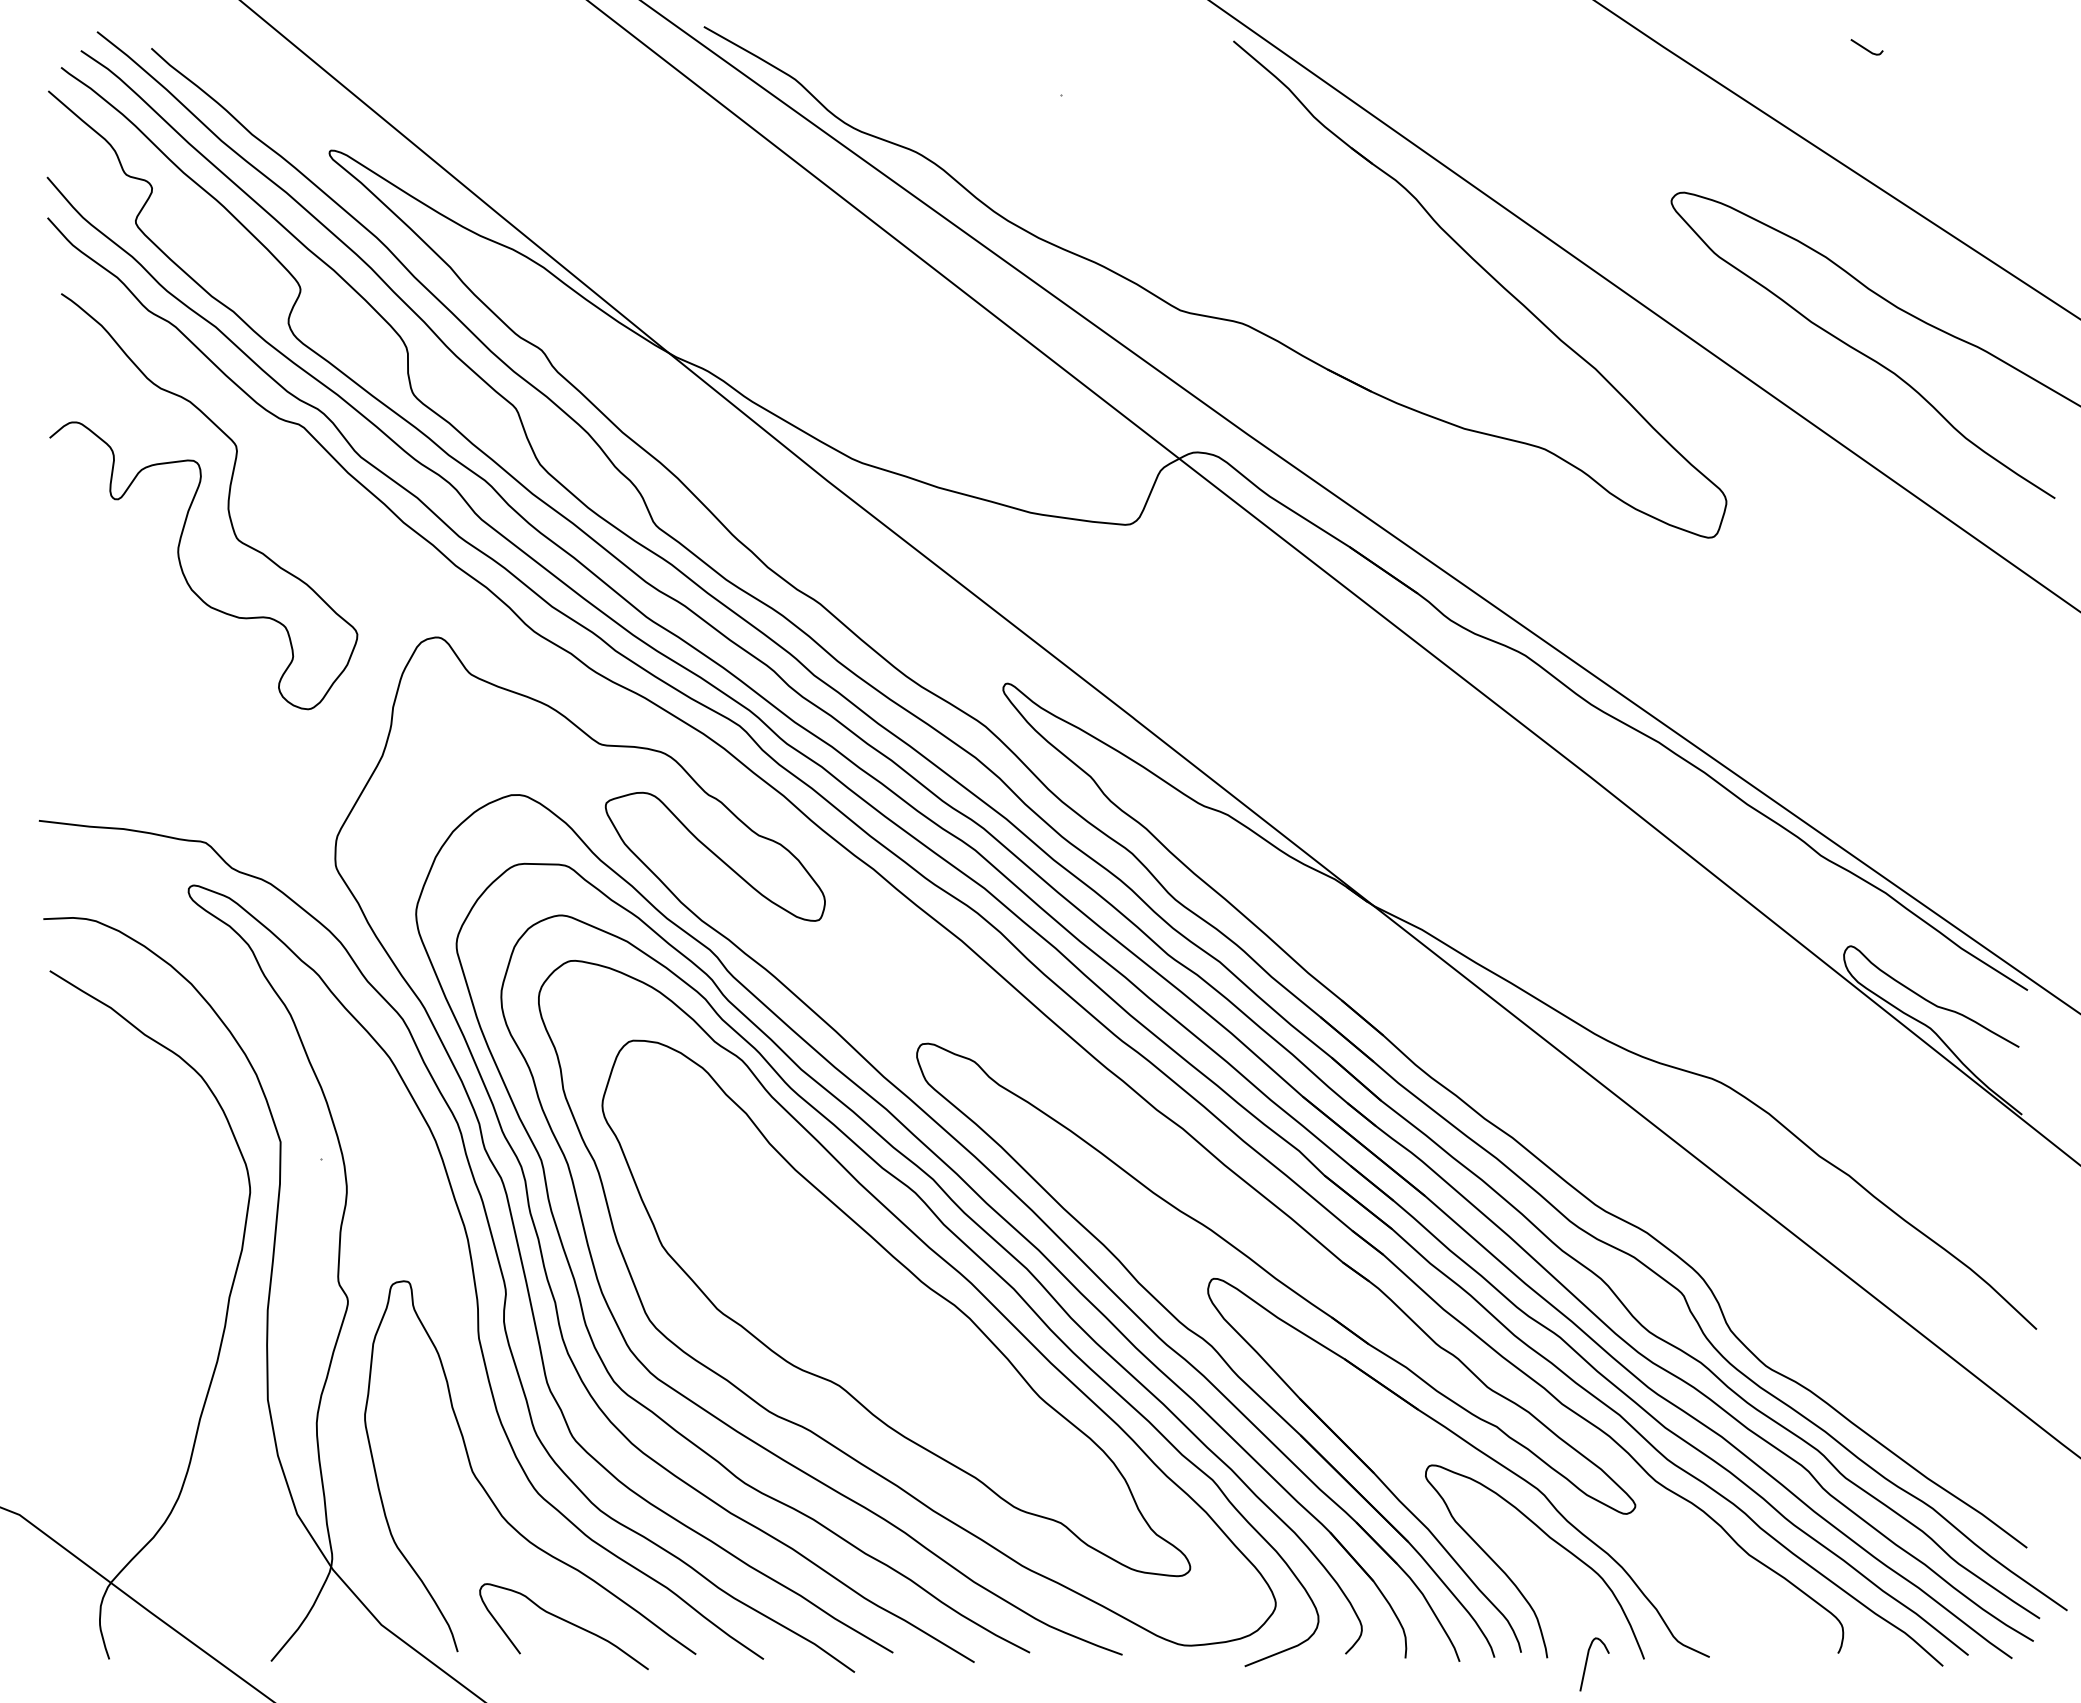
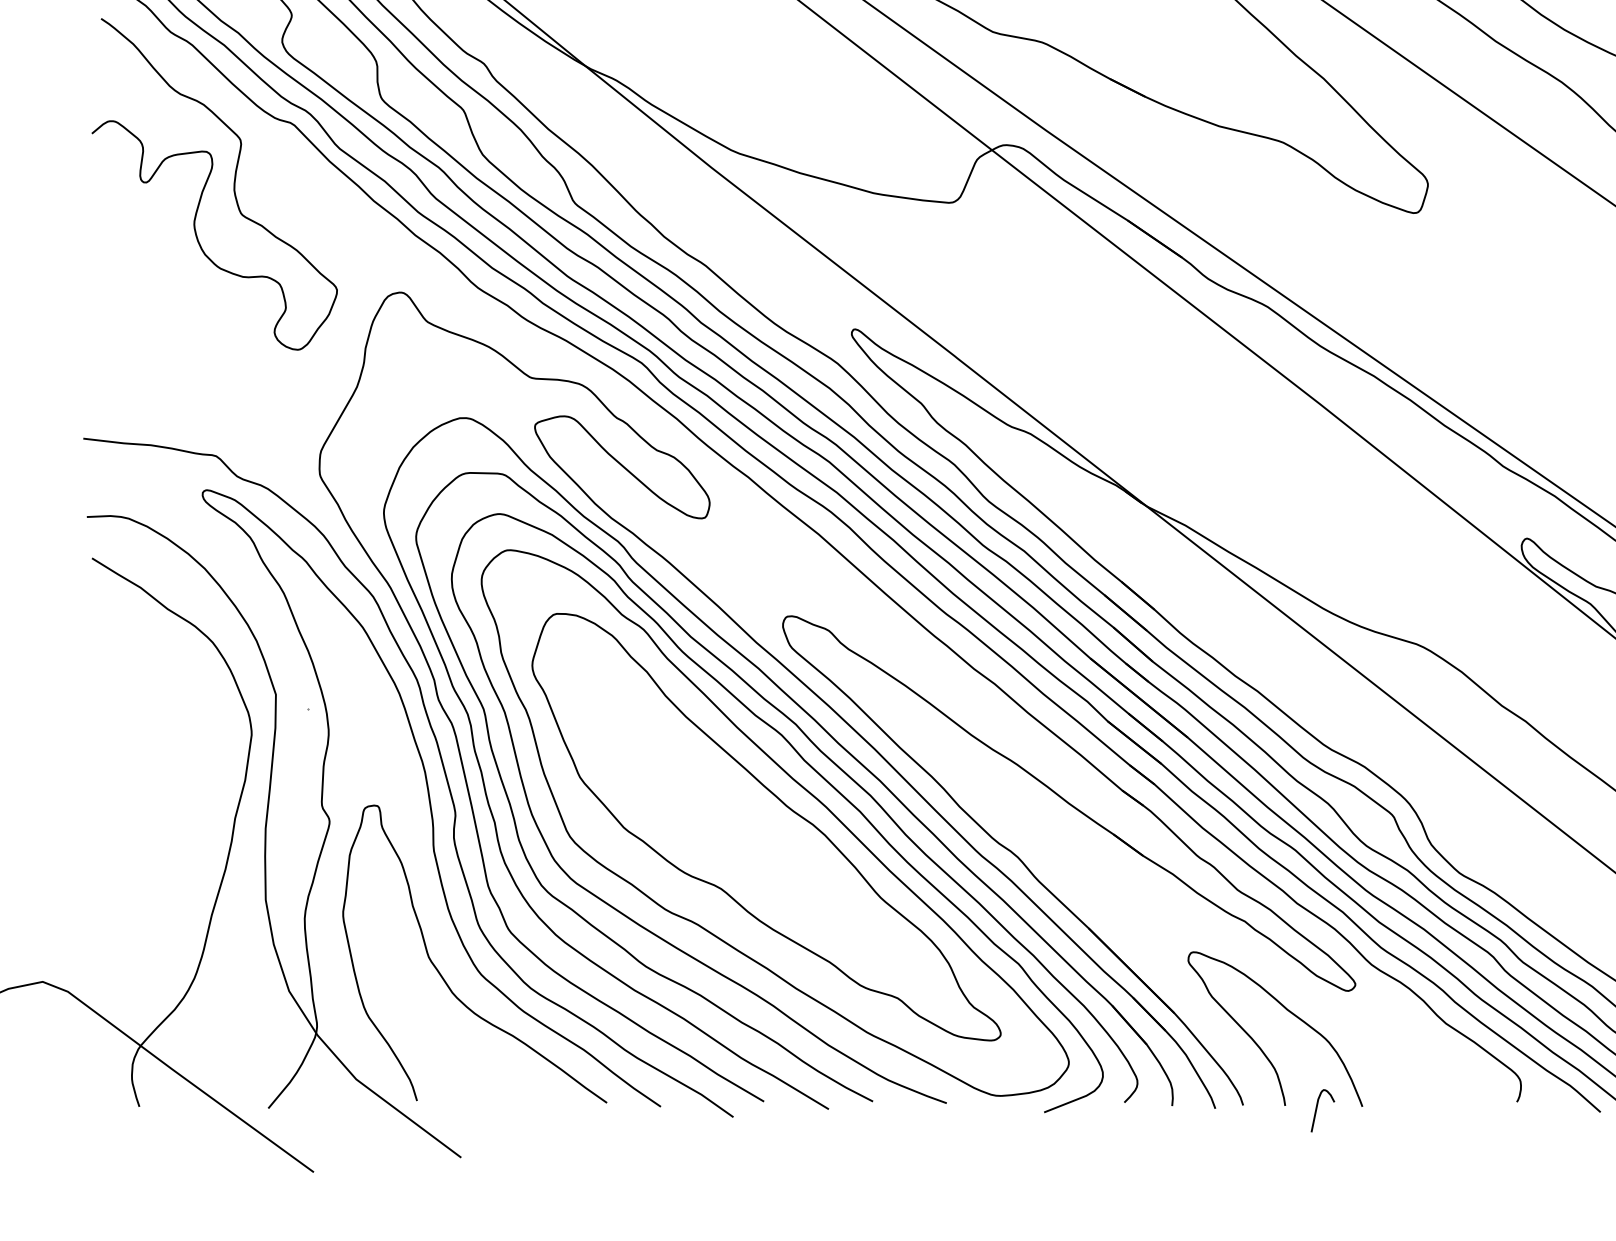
part: (1472, 1447) -> (1225, 938), removed
curve: (566, 1622) -> (503, 1077), removed

